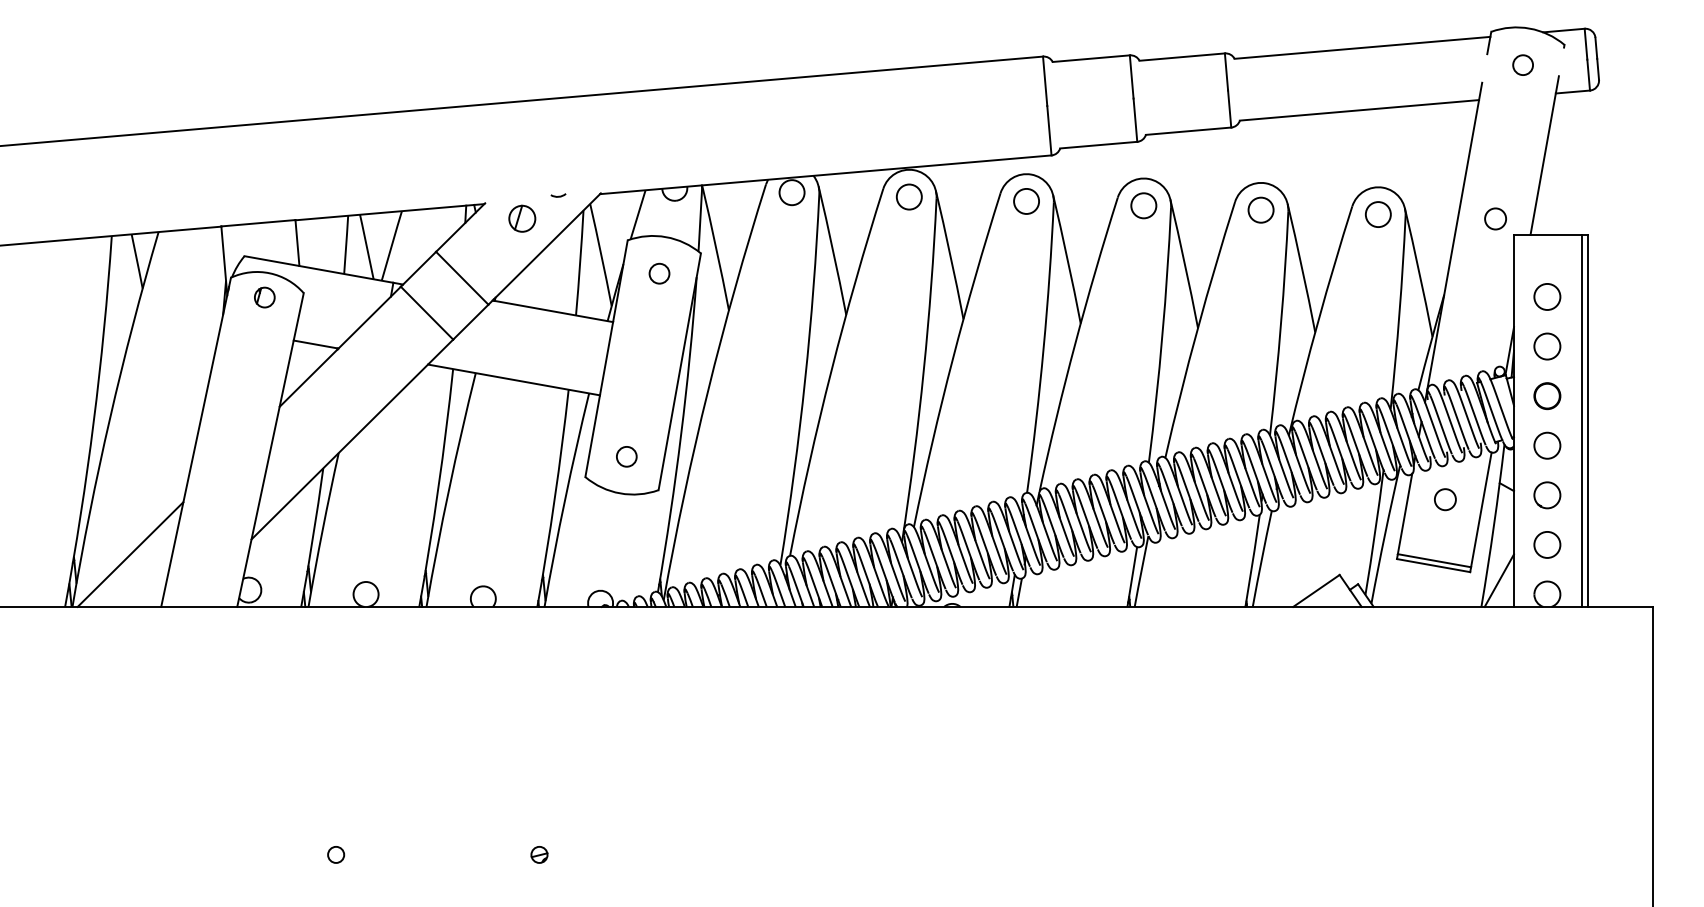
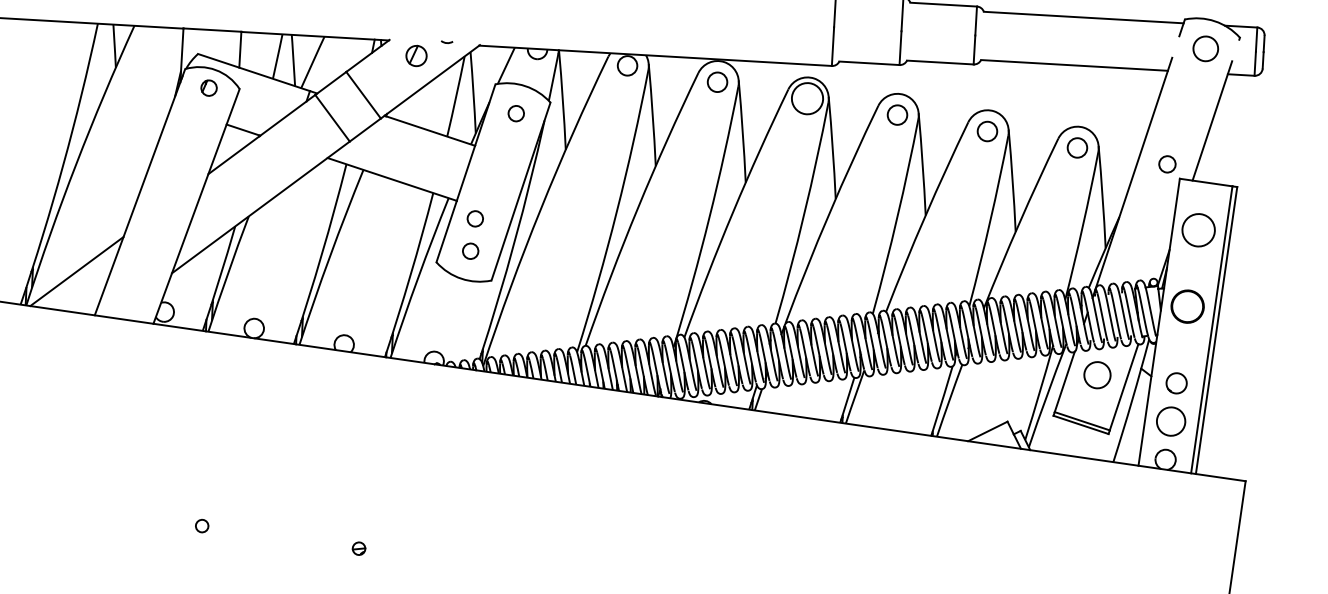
circle: (1522, 64) -> (1205, 48), size x1.6
circle: (1026, 200) -> (807, 97), size x1.6
circle: (1547, 296) -> (1198, 229), size x1.6
circle: (1547, 346) -> (1193, 268), removed
circle: (1547, 396) -> (1187, 307), size x1.6
circle: (626, 414) -> (475, 218), added
circle: (1547, 445) -> (1182, 344), removed
circle: (1445, 499) -> (1097, 375), size x1.6
circle: (1547, 544) -> (1171, 421), size x1.4
line: (1499, 580) -> (1130, 443), removed

